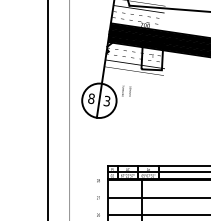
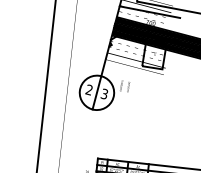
line: (142, 14) -> (149, 11), added
text: (90, 98) -> (88, 89), 8 -> 2

